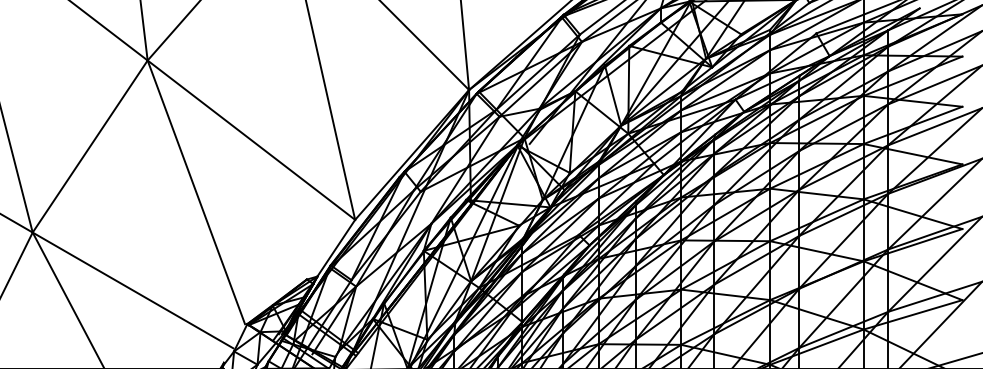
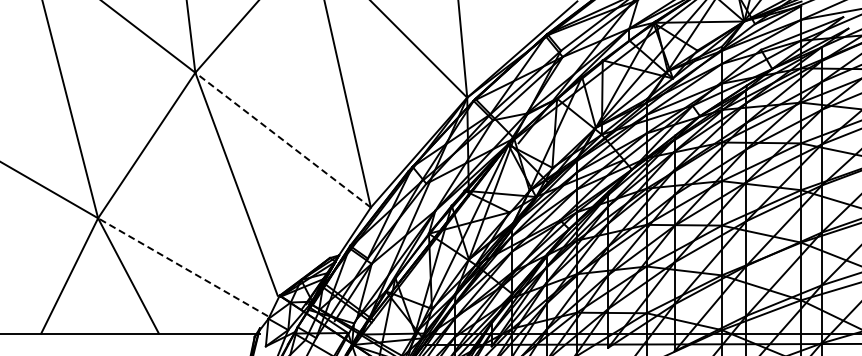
line: (251, 140) -> (283, 140), solid -> dashed
line: (132, 290) -> (182, 267), solid -> dashed

